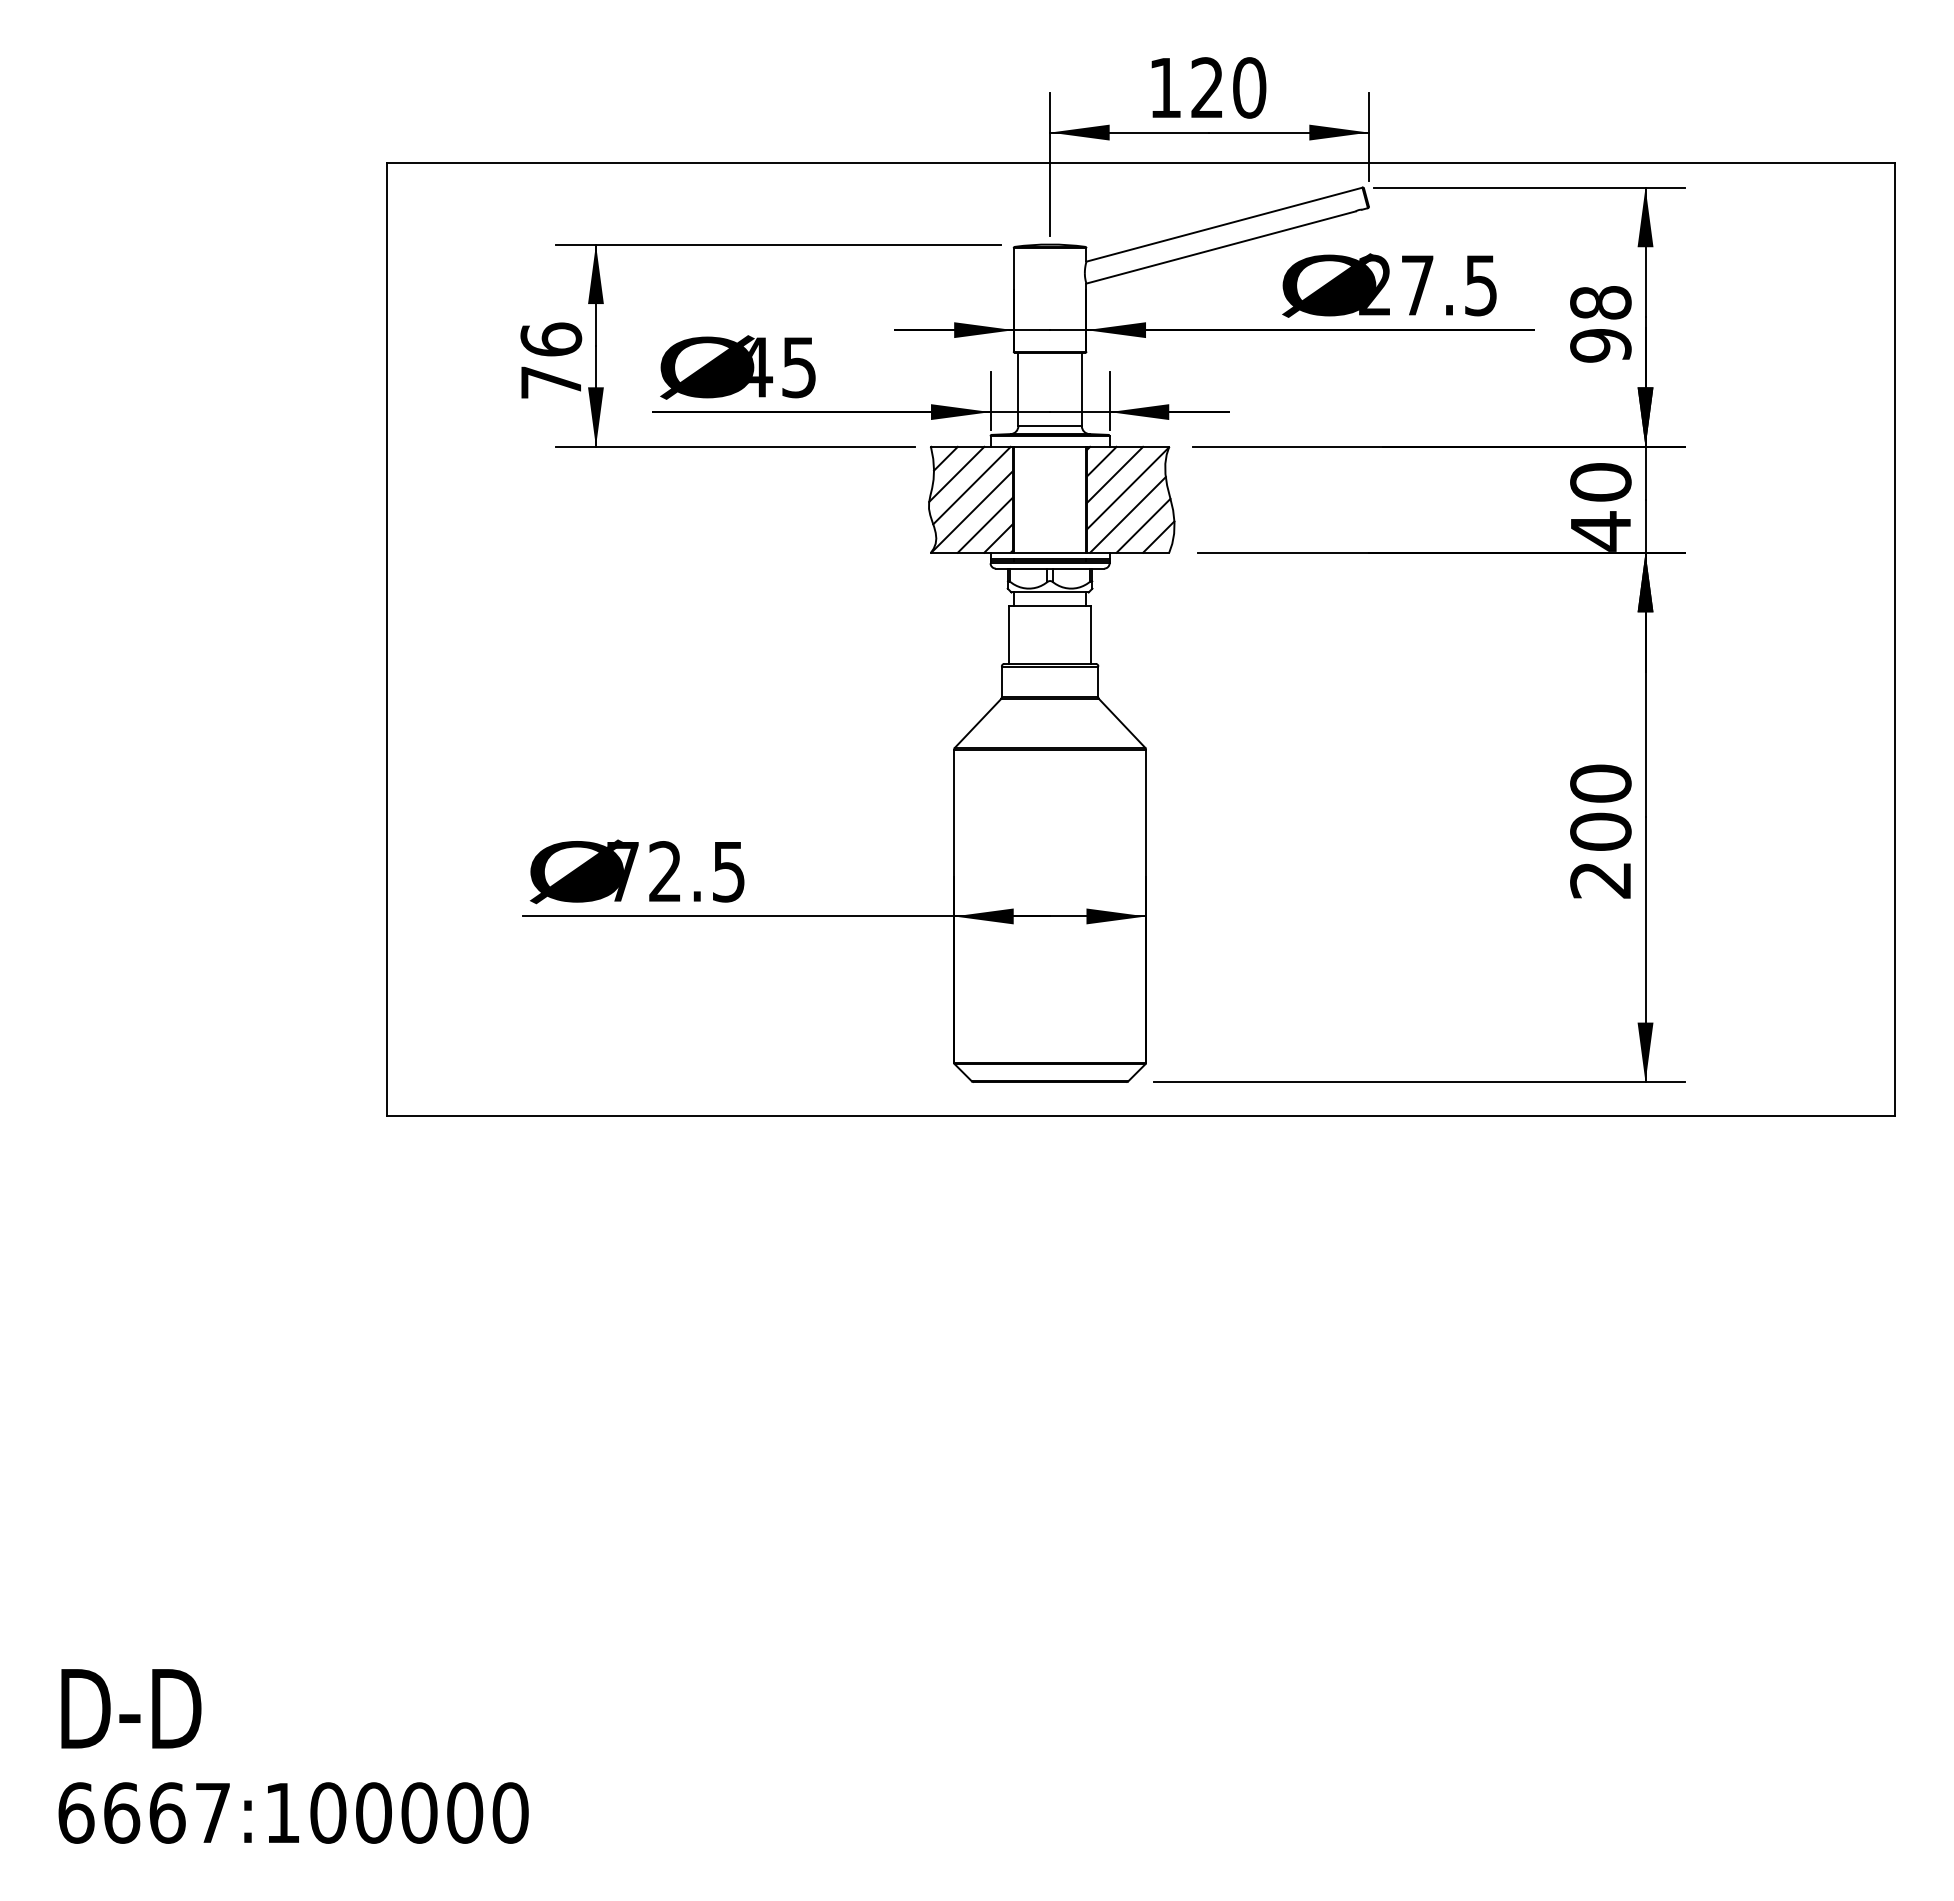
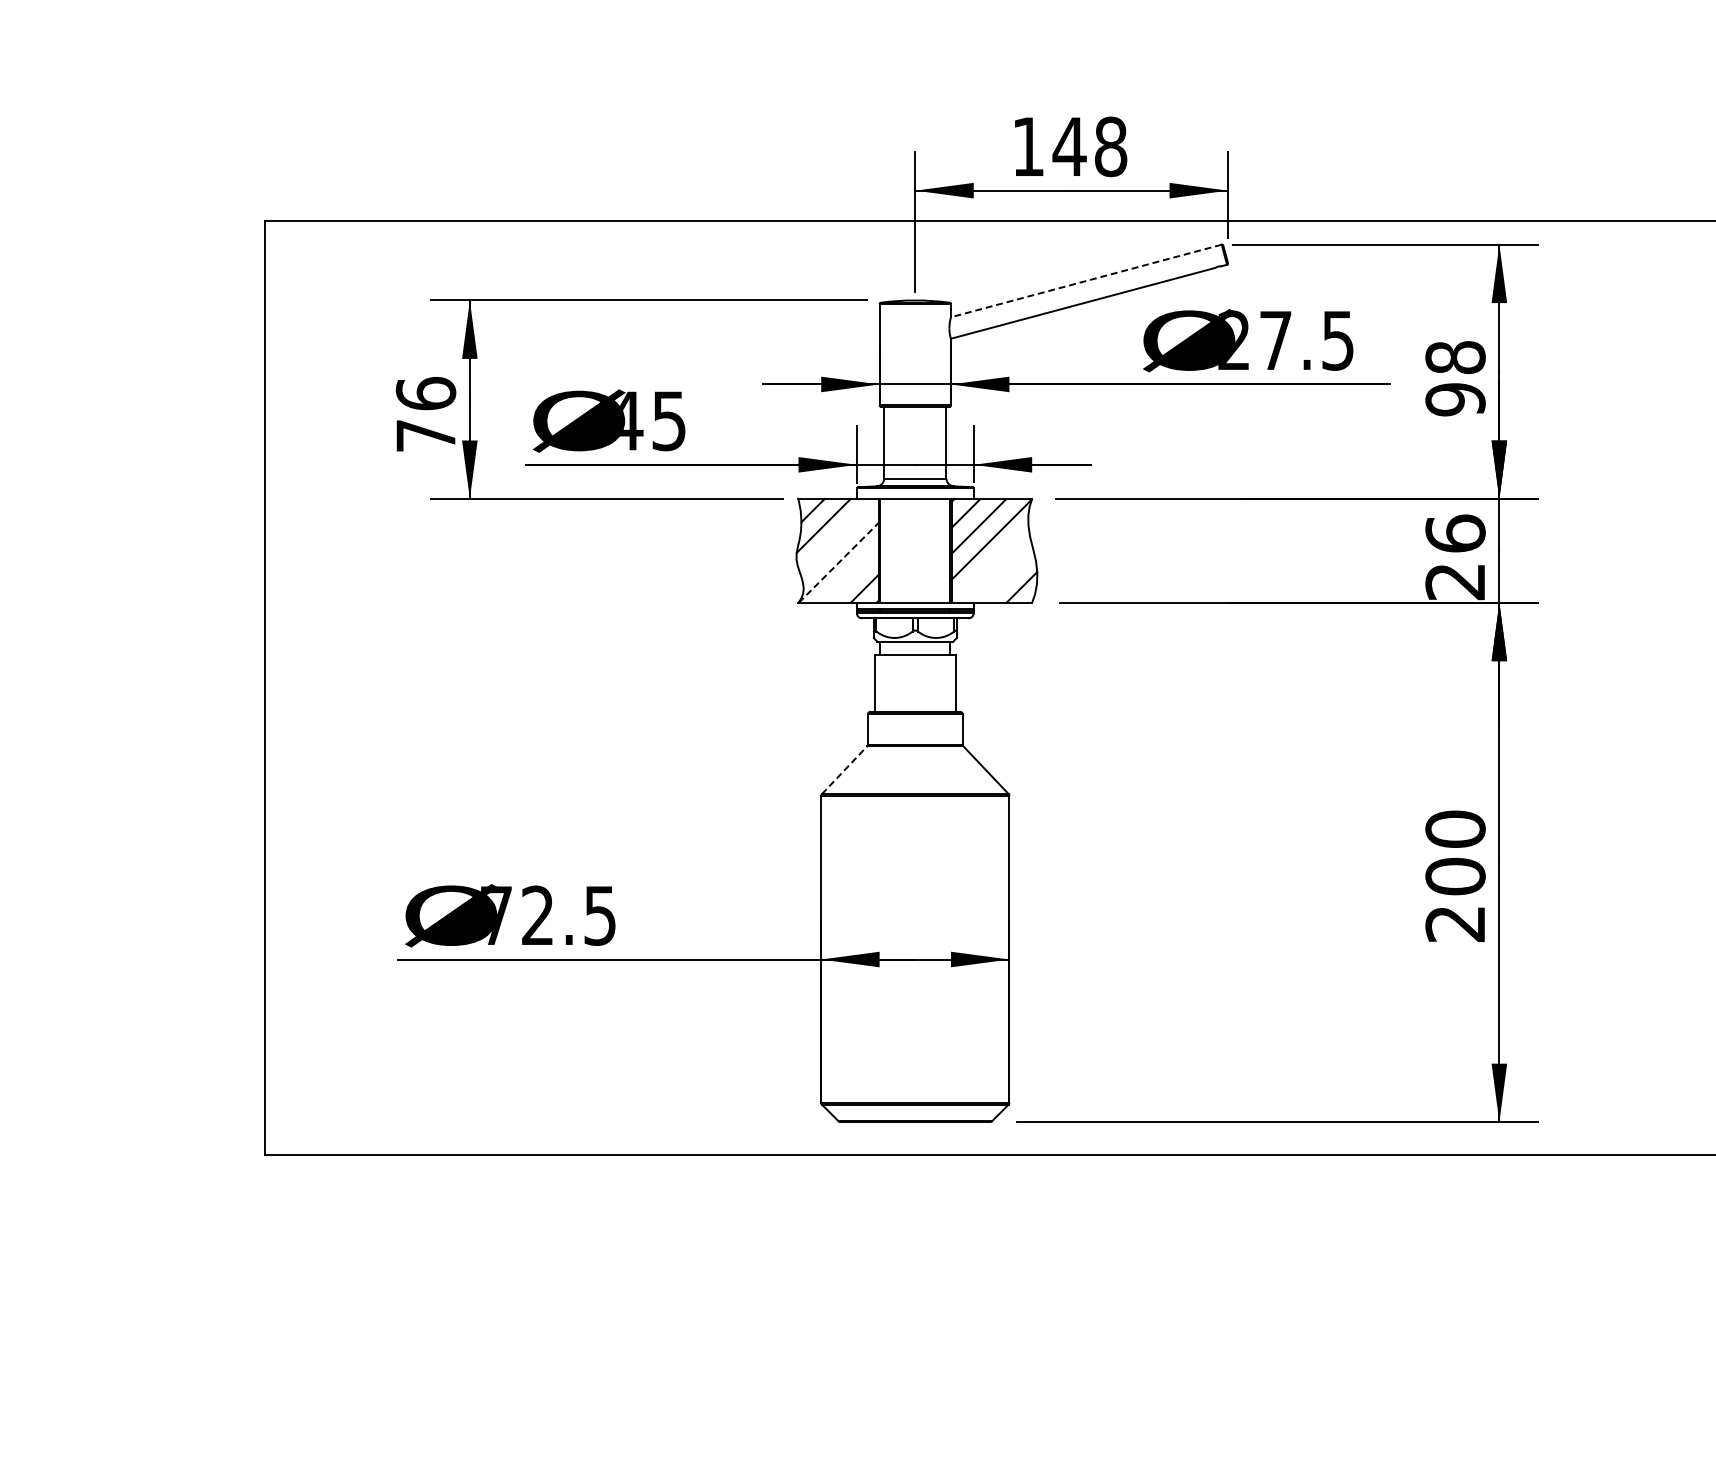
text: (1227, 87) -> (1089, 146), 120 -> 148
line: (1224, 224) -> (1086, 280), solid -> dashed
line: (971, 485) -> (838, 536), removed
text: (1600, 506) -> (1455, 557), 40 -> 26
line: (972, 511) -> (839, 562), solid -> dashed
line: (1127, 514) -> (991, 565), removed
line: (985, 524) -> (851, 575), removed
line: (1143, 525) -> (1006, 576), removed
line: (977, 723) -> (844, 770), solid -> dashed

